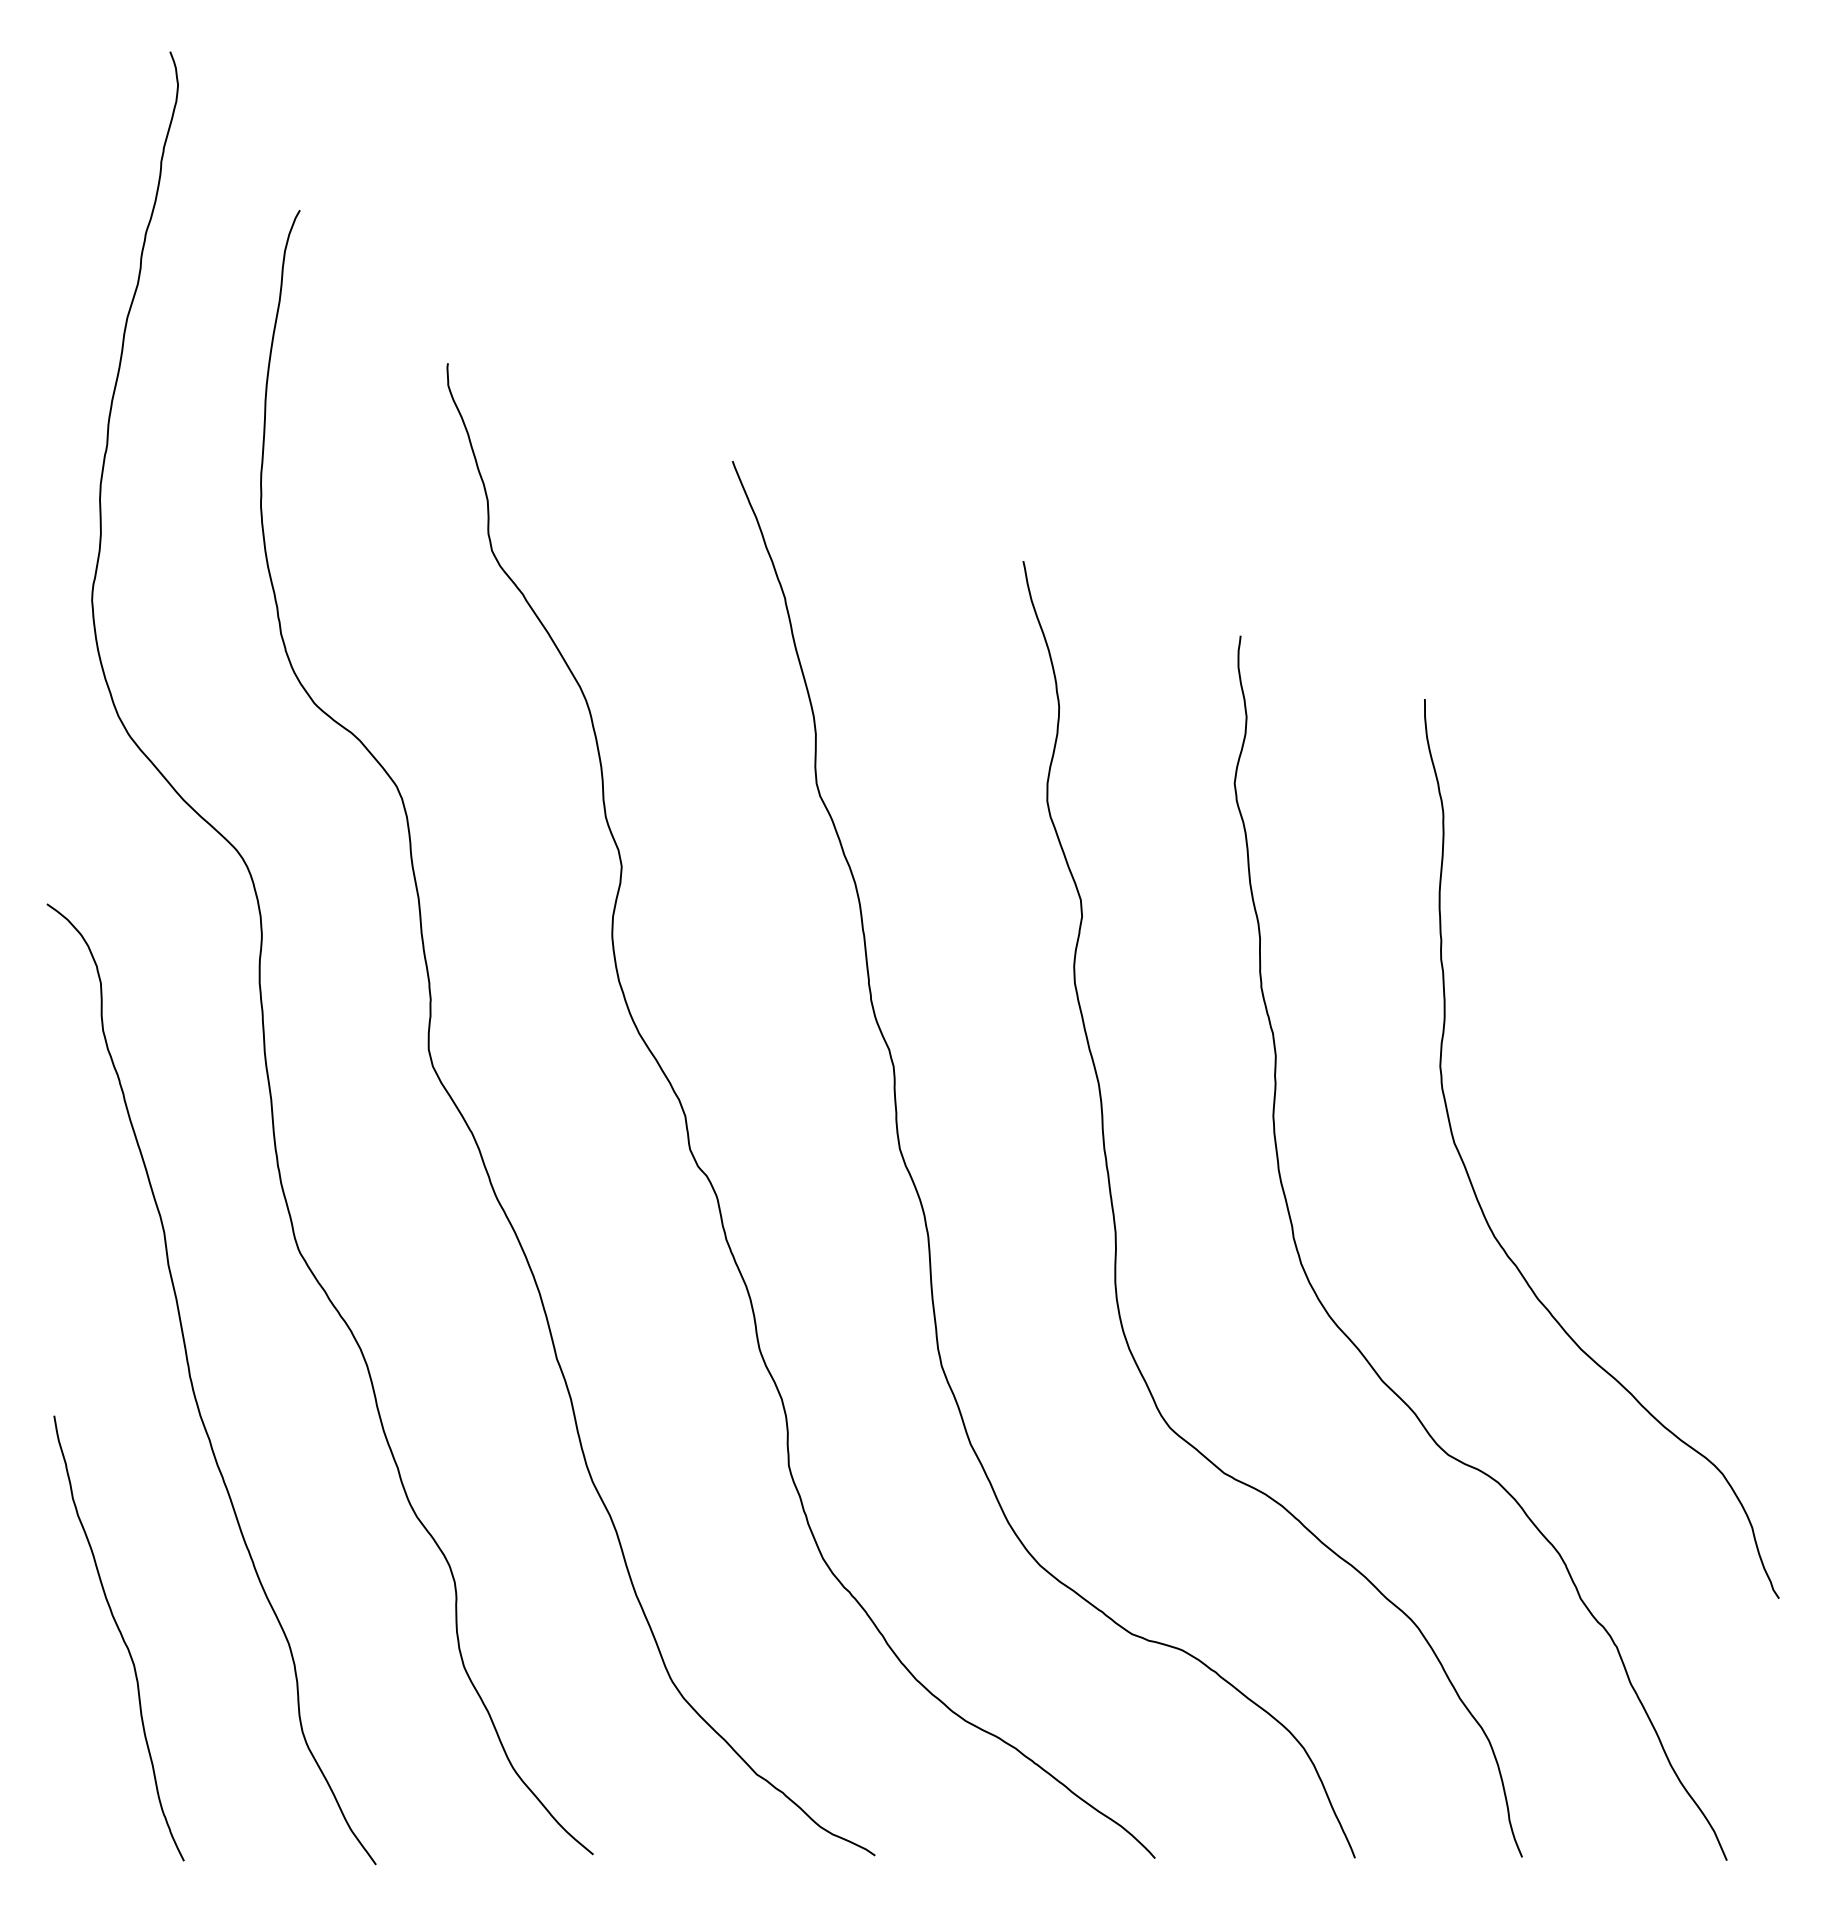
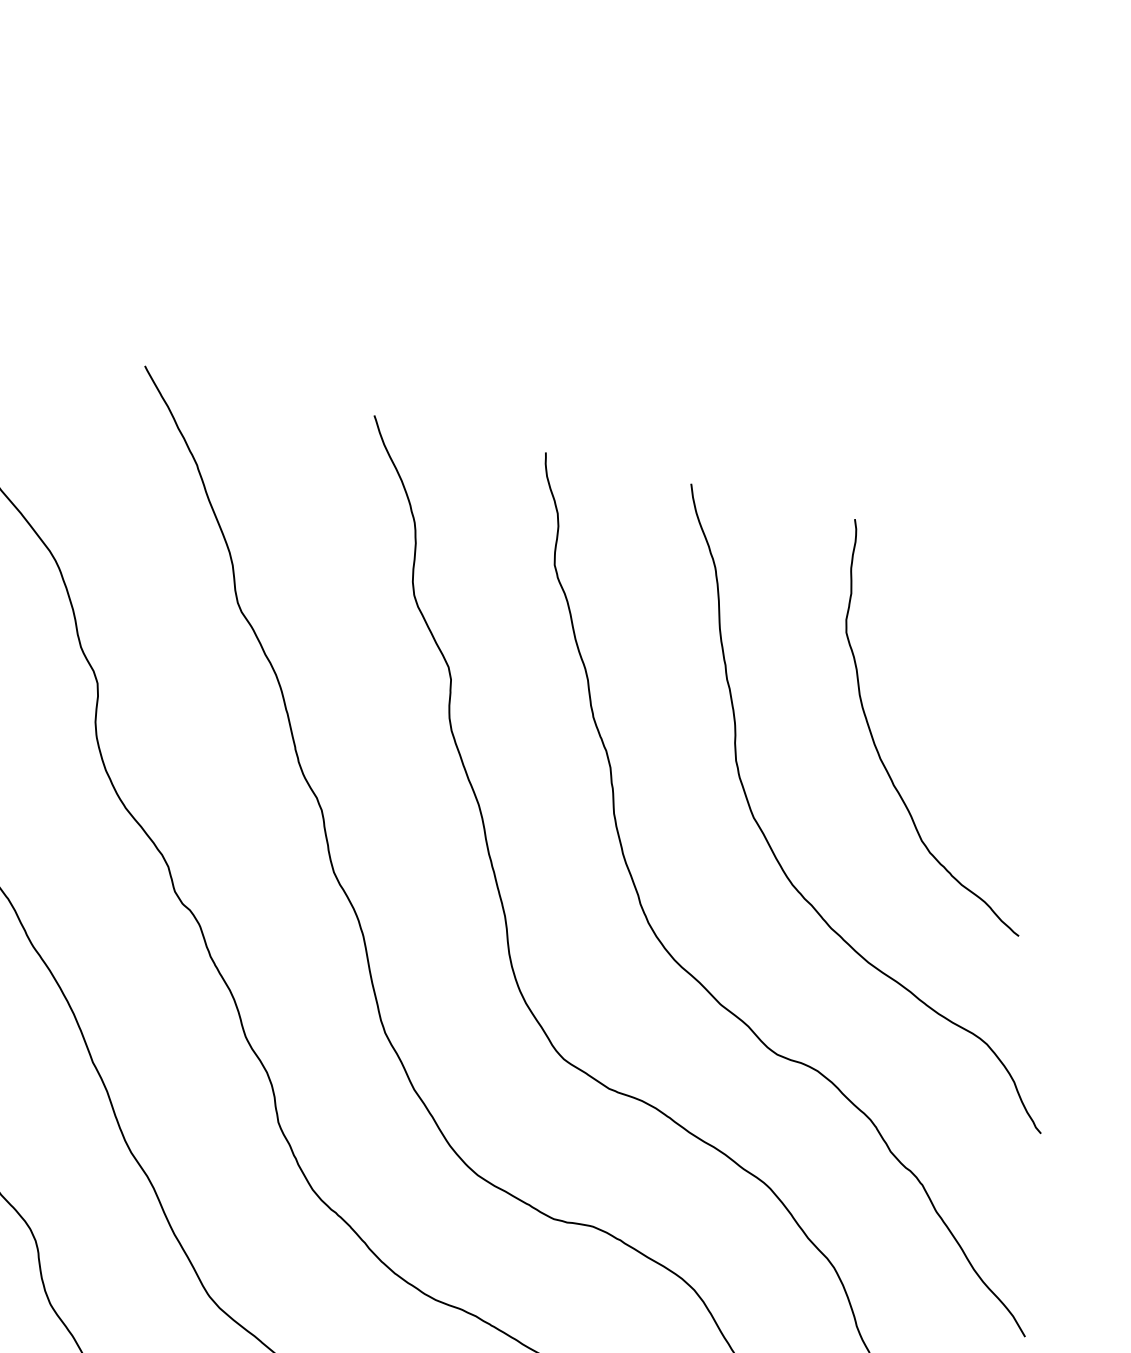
curve: (1626, 1074) -> (878, 750), added

